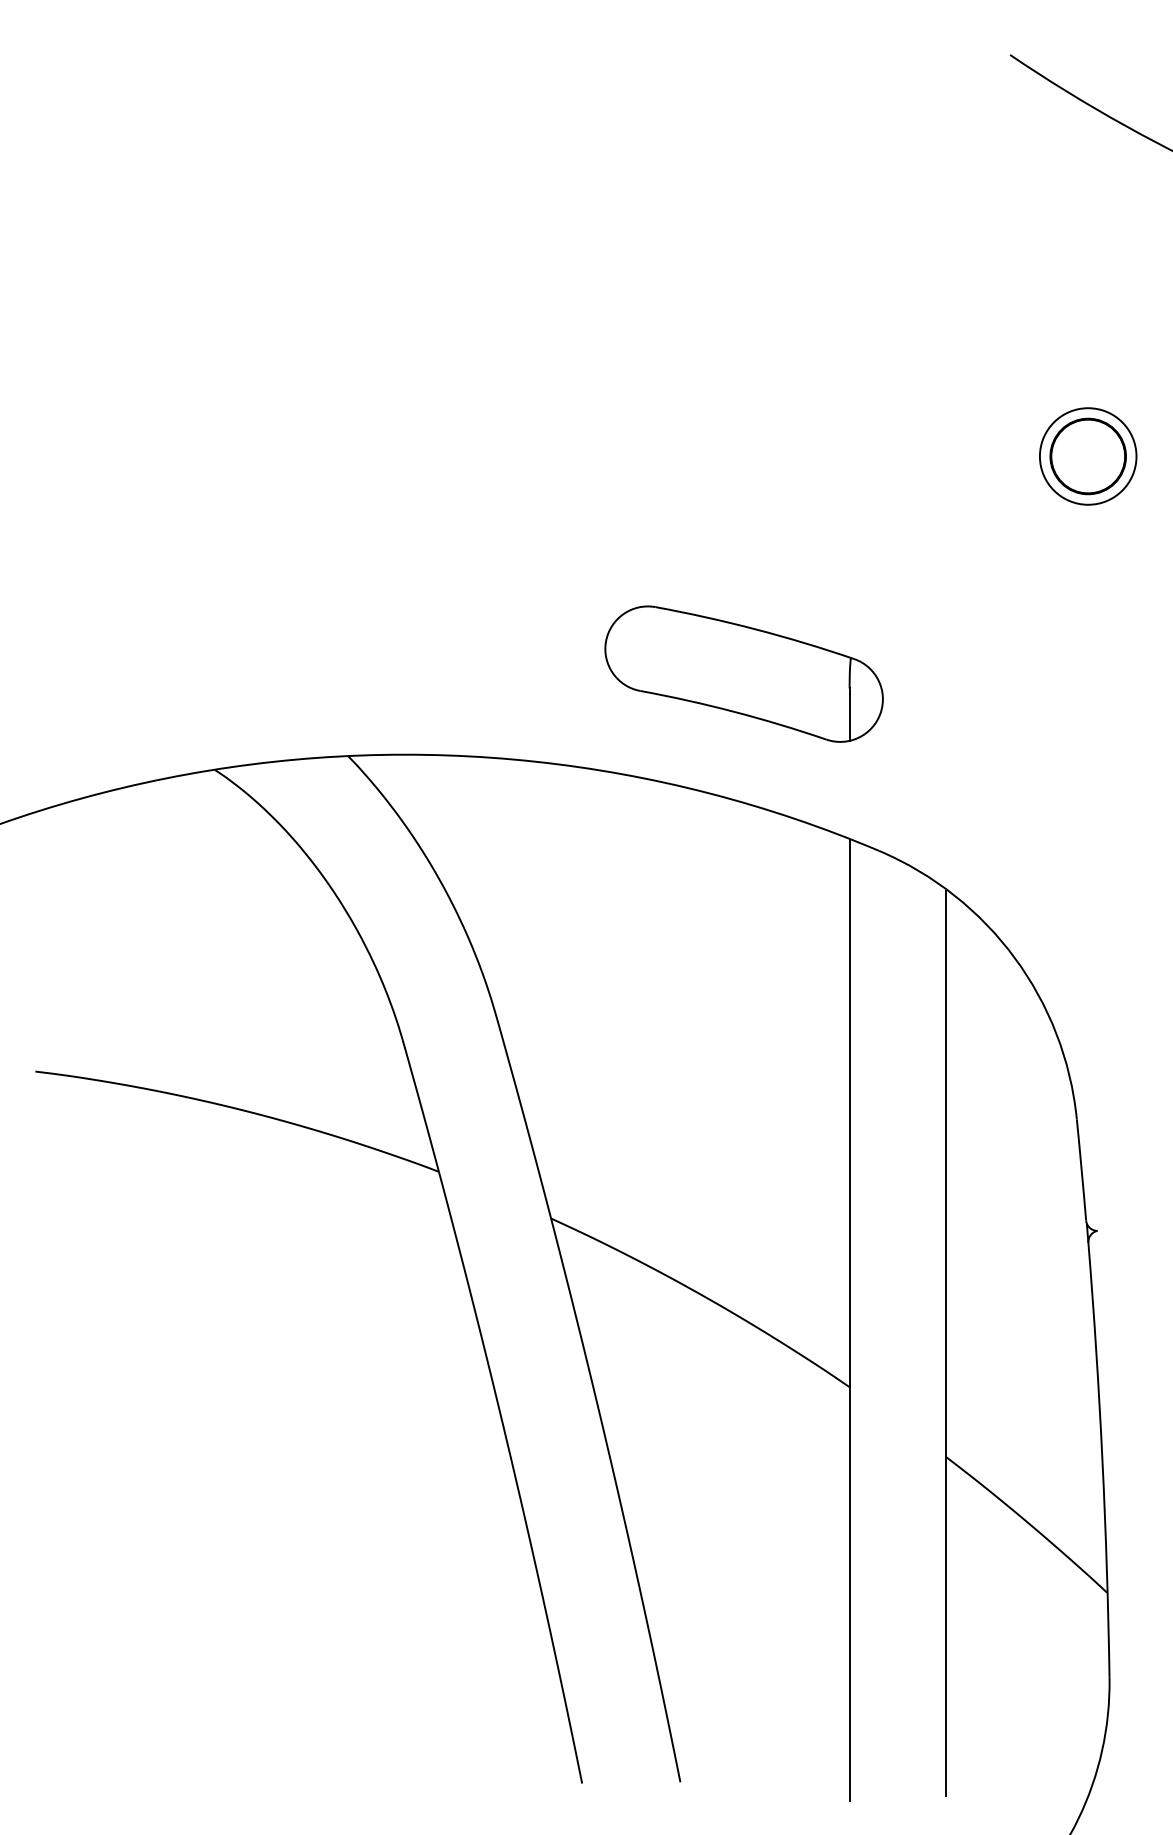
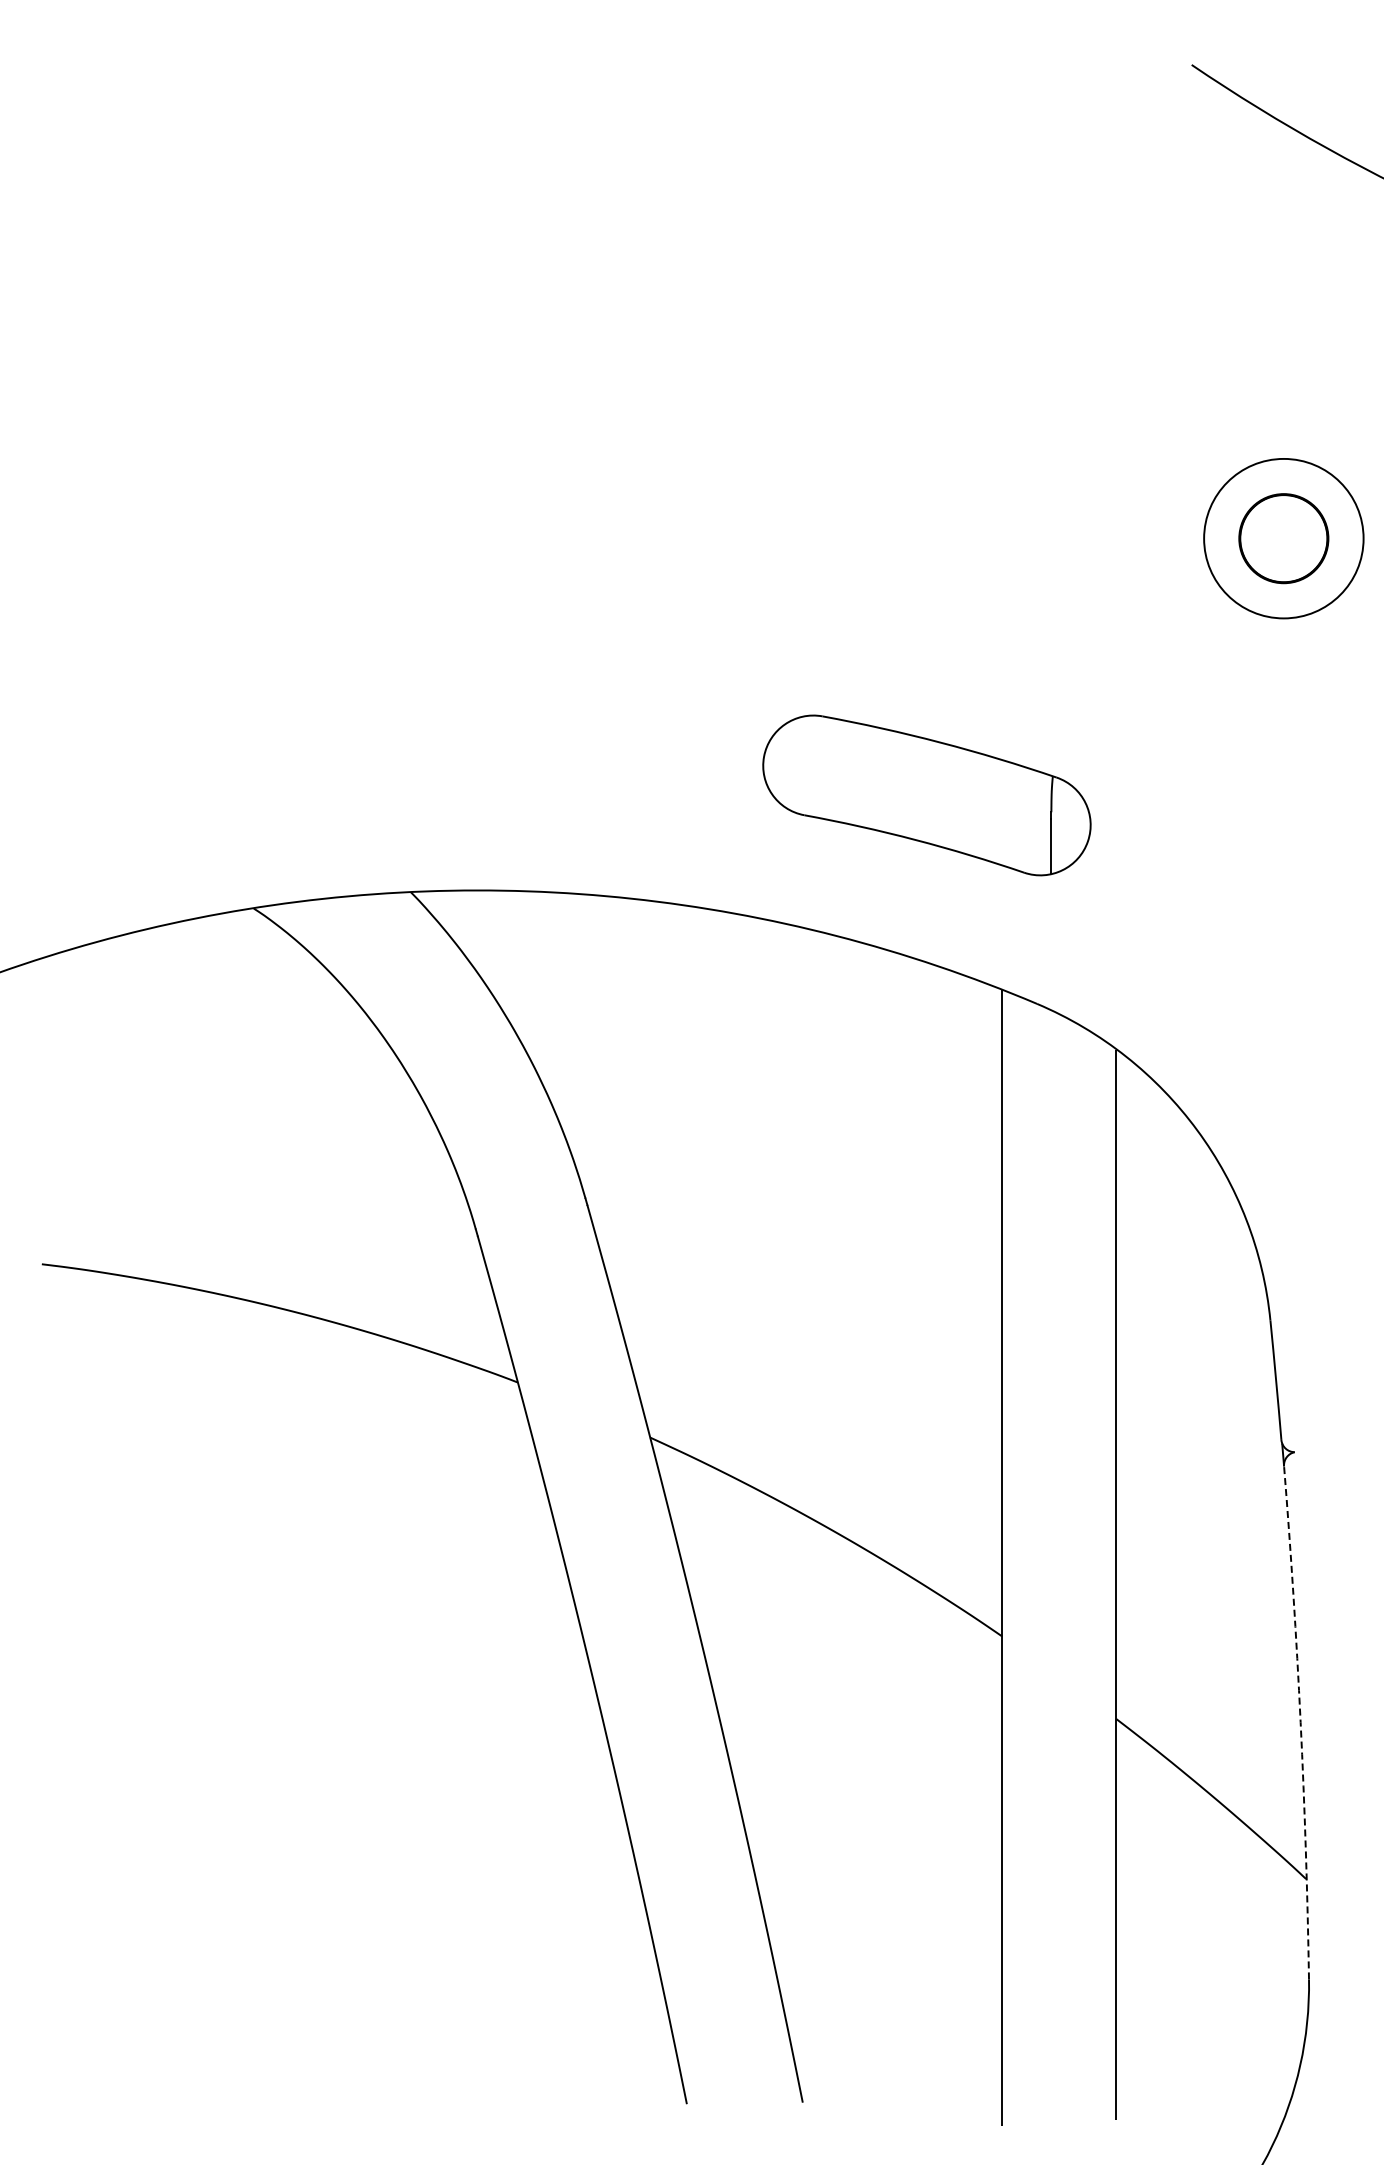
circle: (1087, 456) -> (1283, 538), size x1.4
part: (743, 674) -> (926, 795), moved
arc: (1102, 1460) -> (1300, 1722), solid -> dashed

